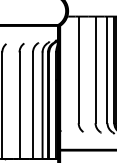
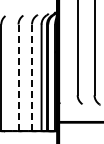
line: (19, 105) -> (18, 77), solid -> dashed
line: (33, 105) -> (32, 77), solid -> dashed

